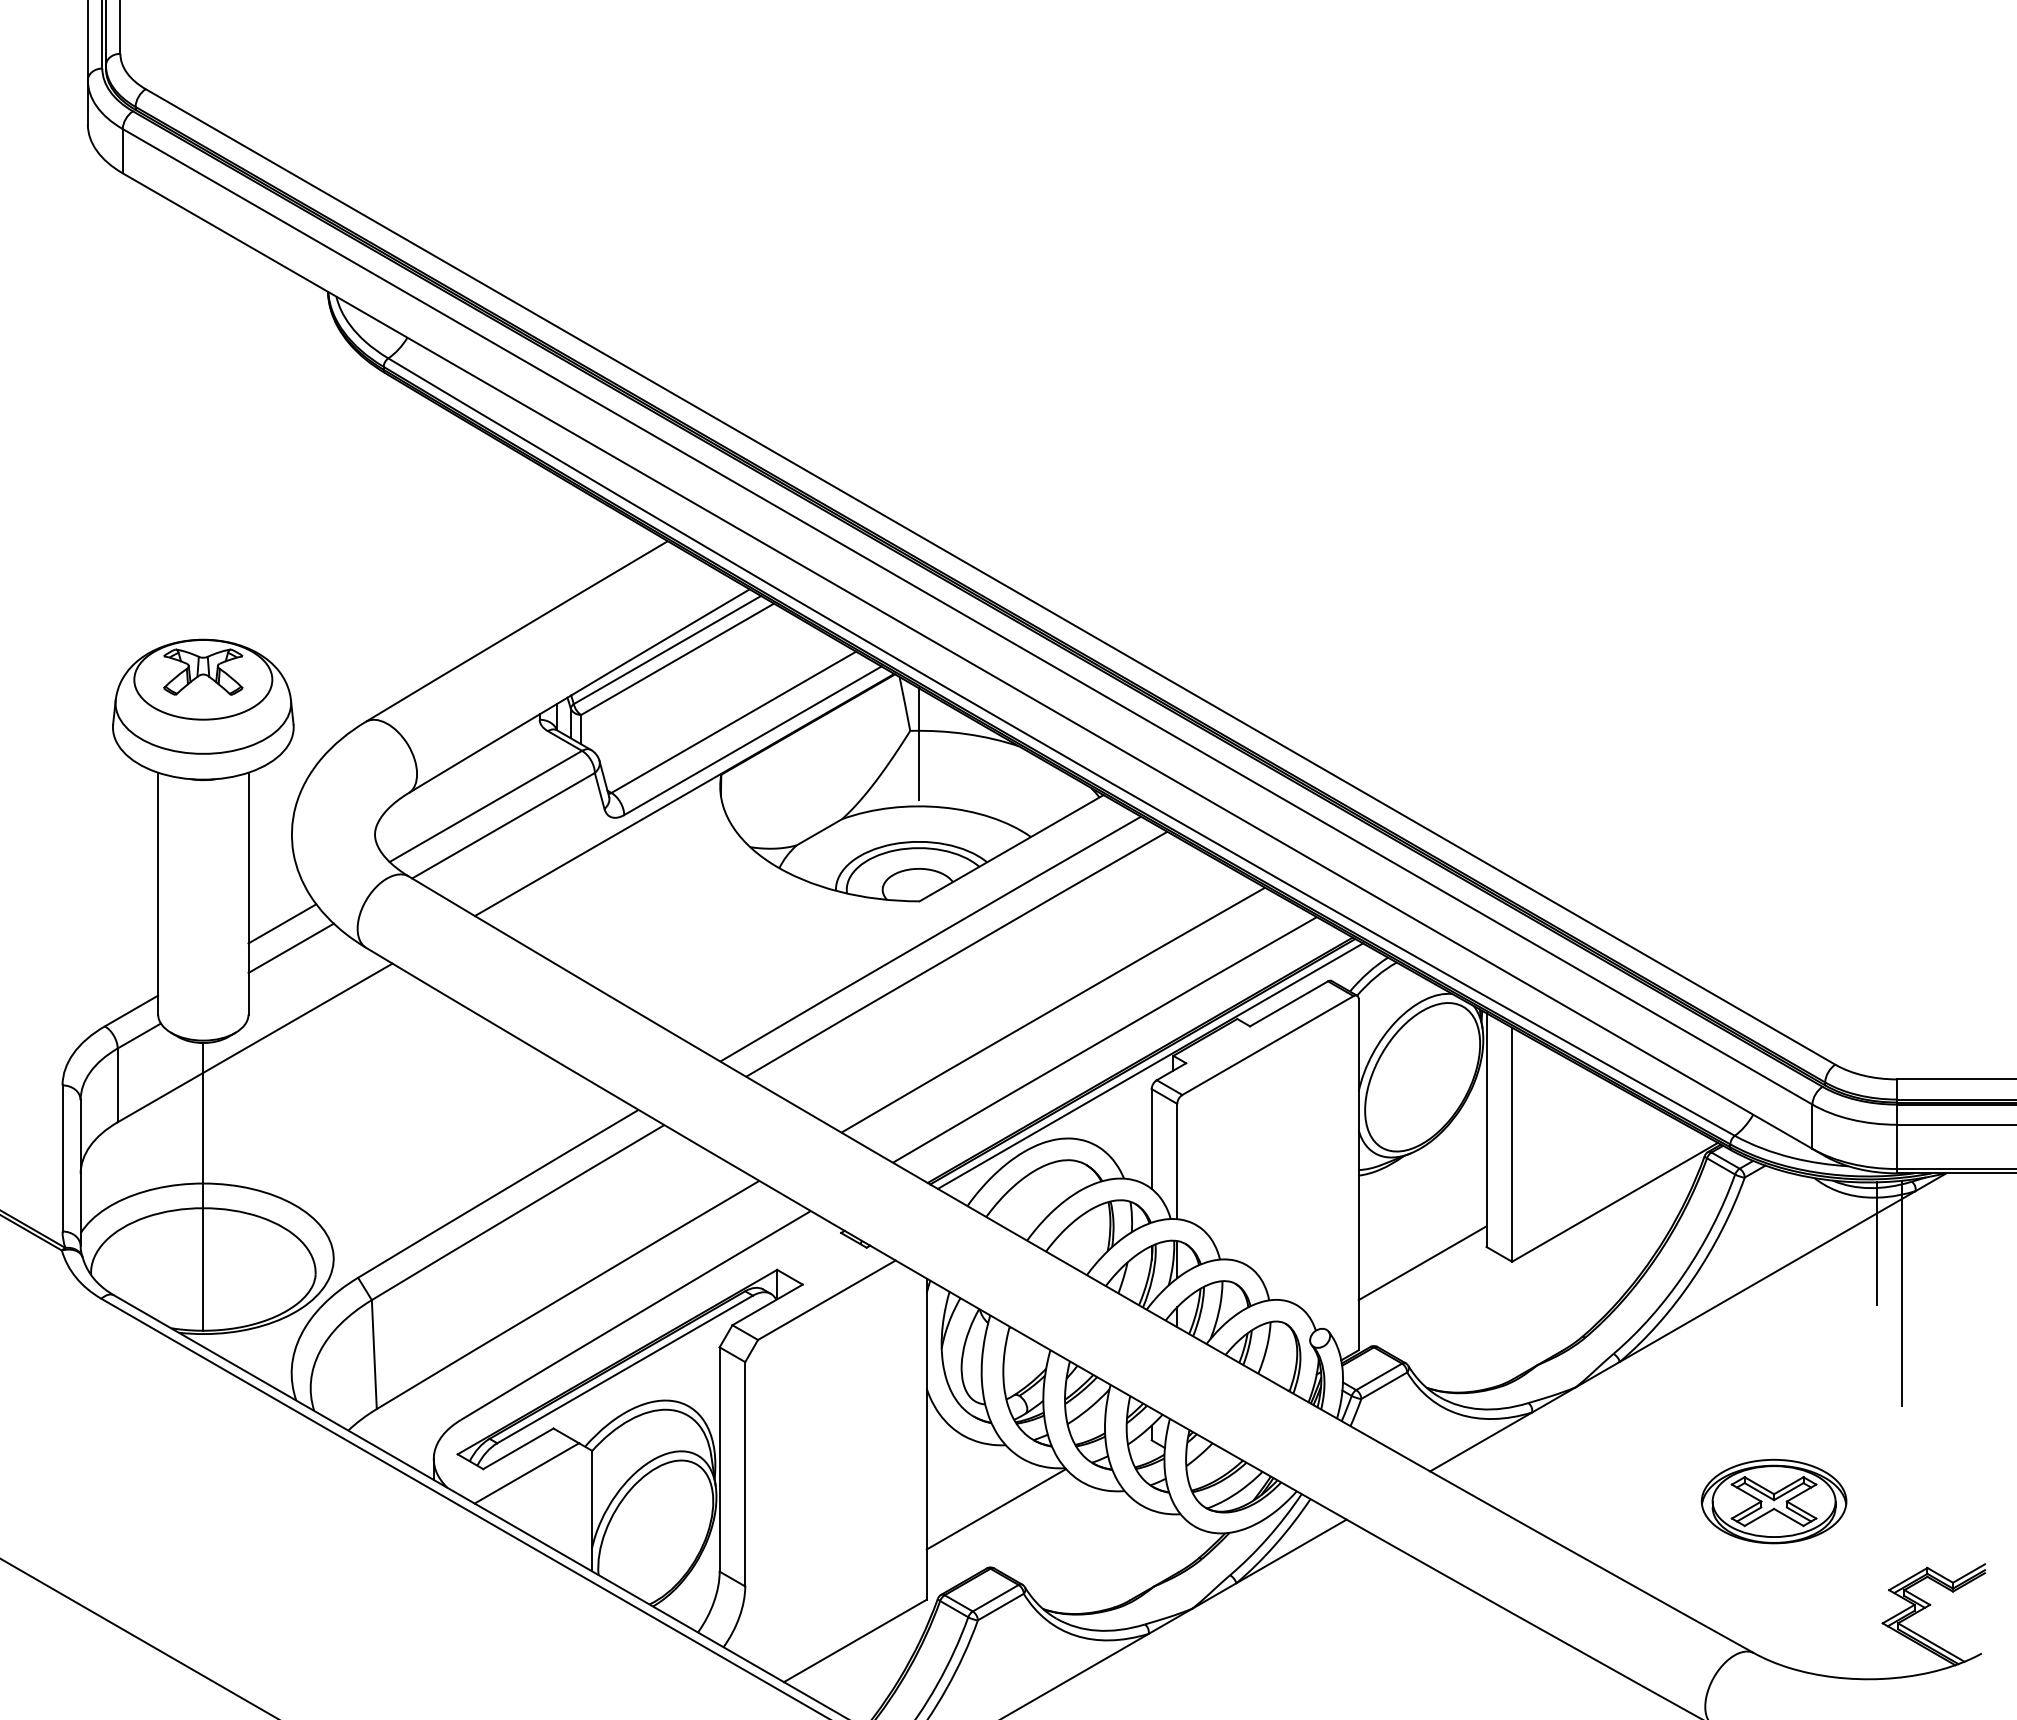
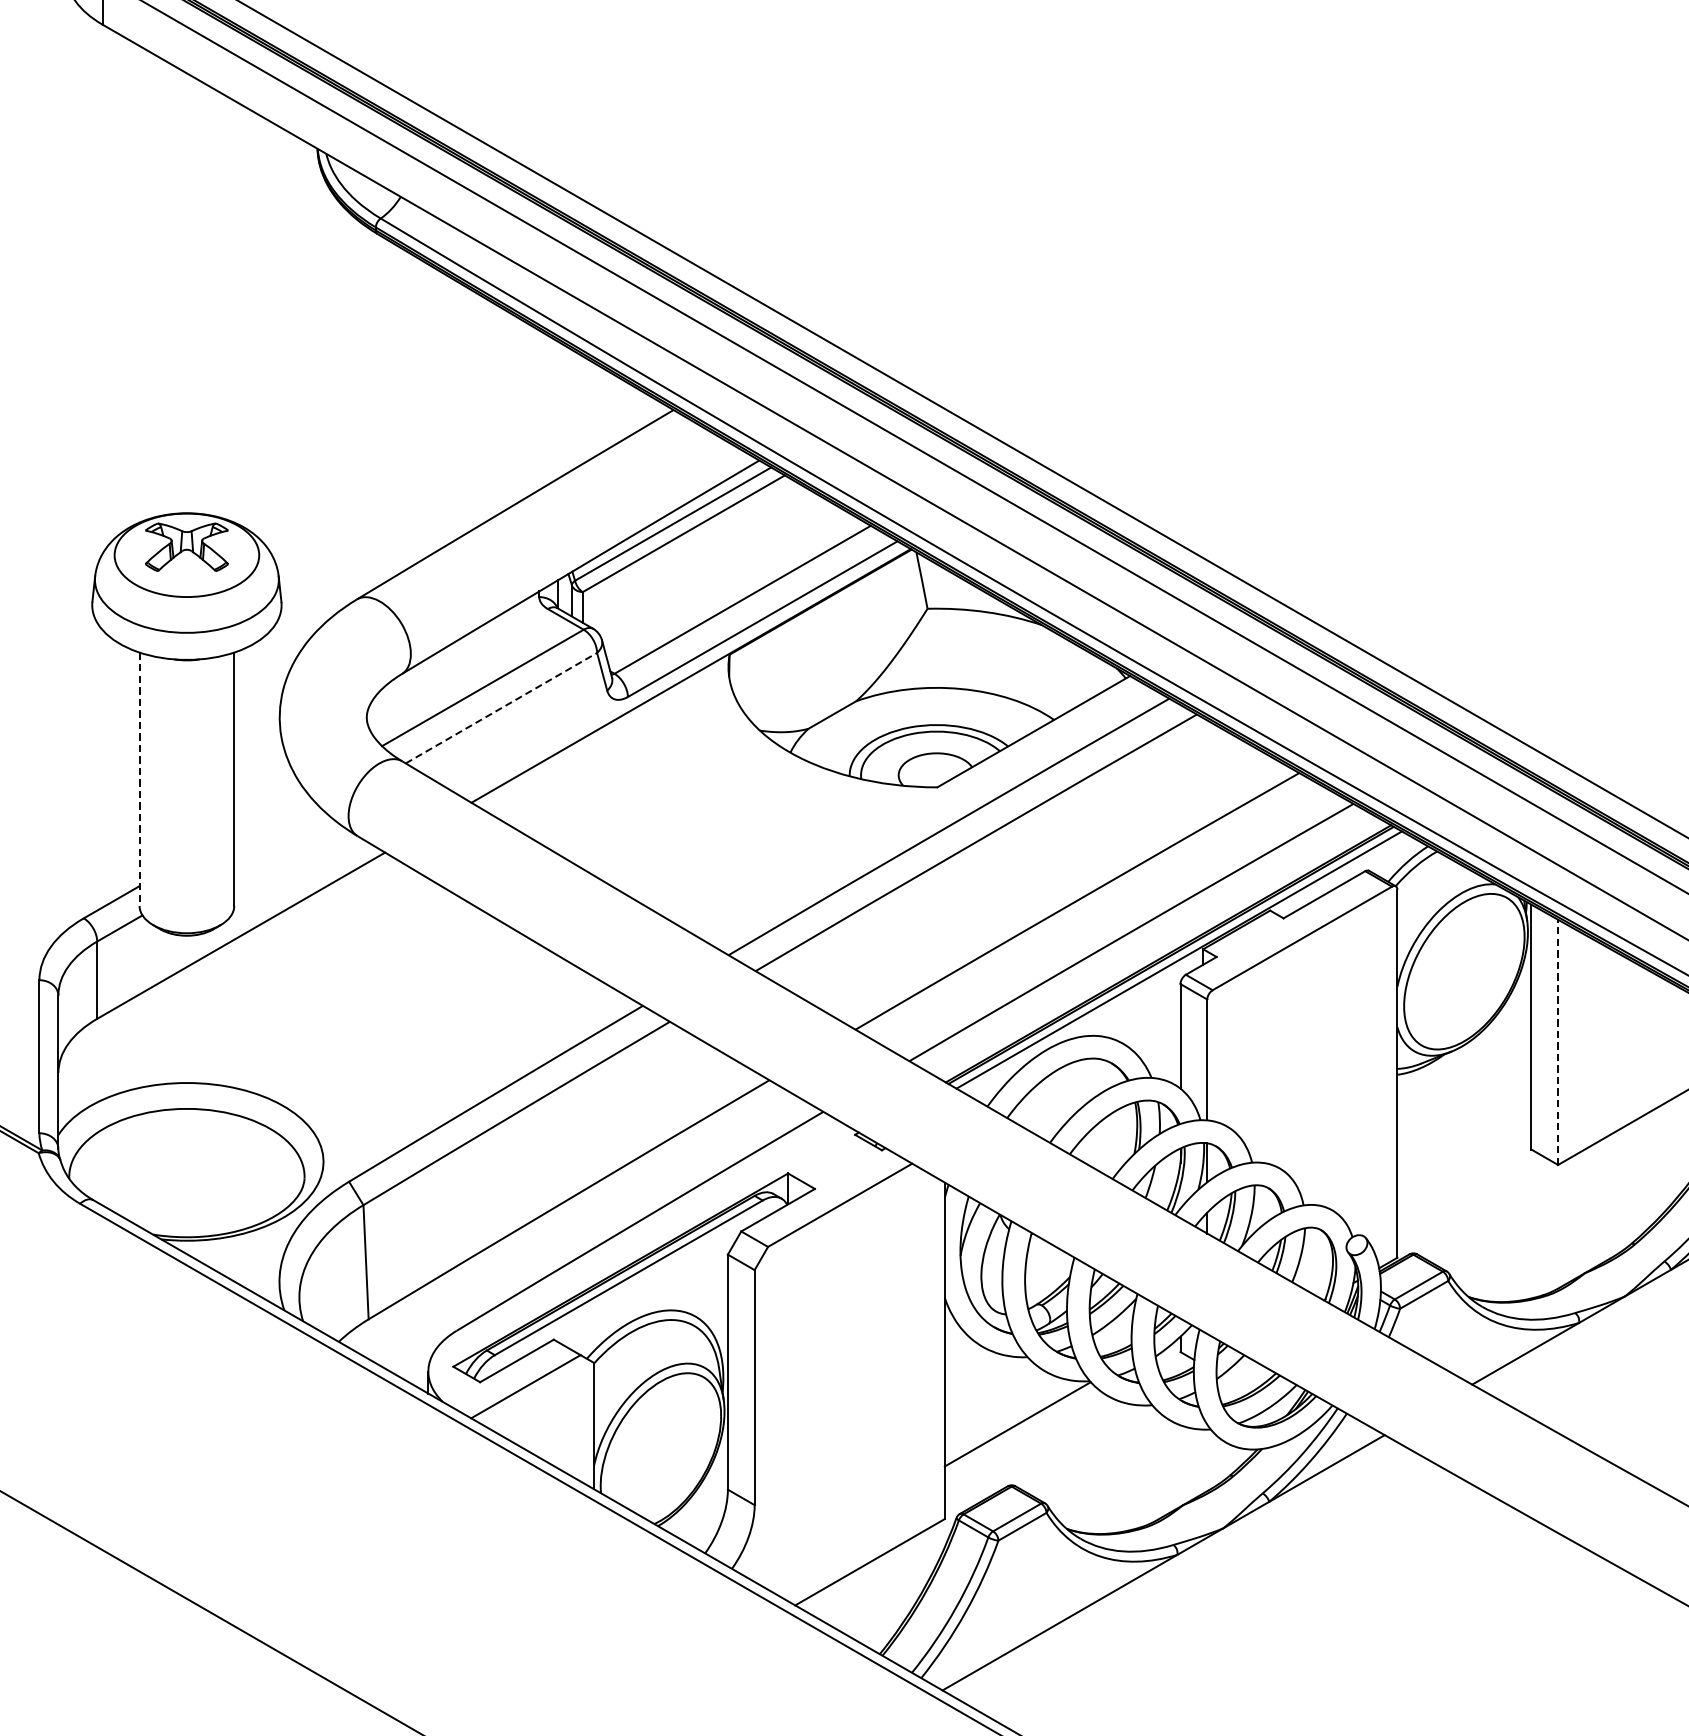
line: (919, 743) -> (937, 622), removed
line: (503, 825) -> (501, 707), solid -> dashed
line: (158, 893) -> (139, 779), solid -> dashed
line: (282, 923) -> (269, 810), removed
line: (290, 947) -> (278, 835), removed
line: (1512, 1144) -> (1558, 1042), solid -> dashed
line: (203, 1186) -> (187, 1086), removed
line: (1422, 1263) -> (1464, 1166), removed

